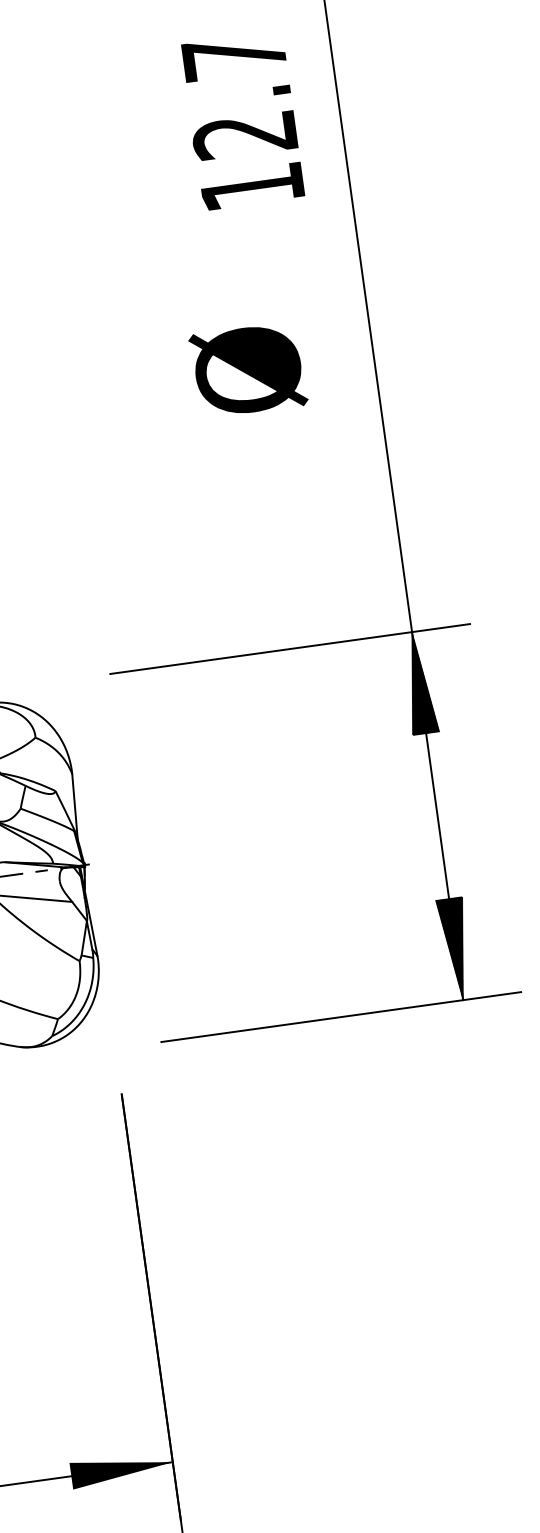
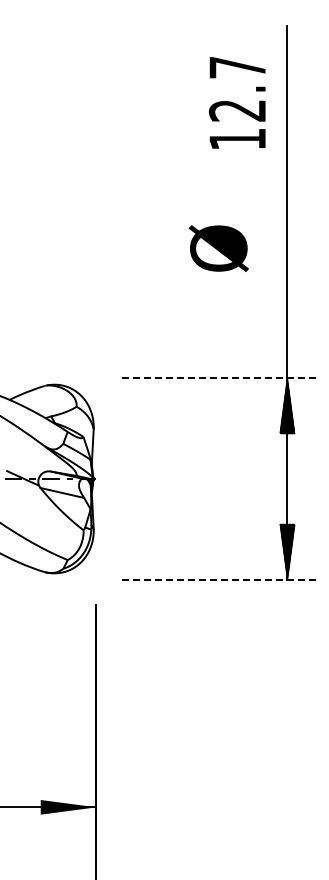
text: (240, 120) -> (236, 102), moved
text: (247, 370) -> (218, 248), moved
line: (290, 648) -> (220, 377), solid -> dashed
line: (341, 1017) -> (220, 580), solid -> dashed

